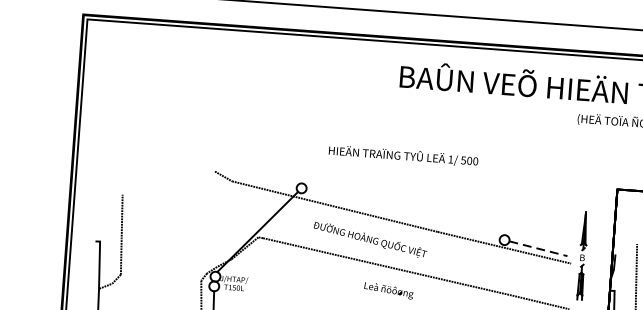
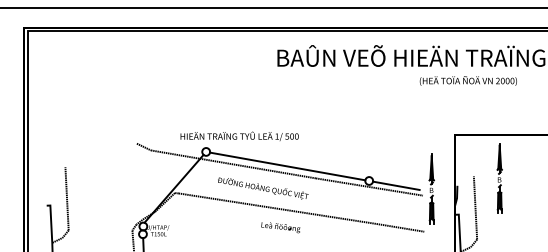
text: (403, 154) -> (239, 135), moved
line: (402, 214) -> (287, 166), added
line: (538, 248) -> (396, 185), dashed -> solid

